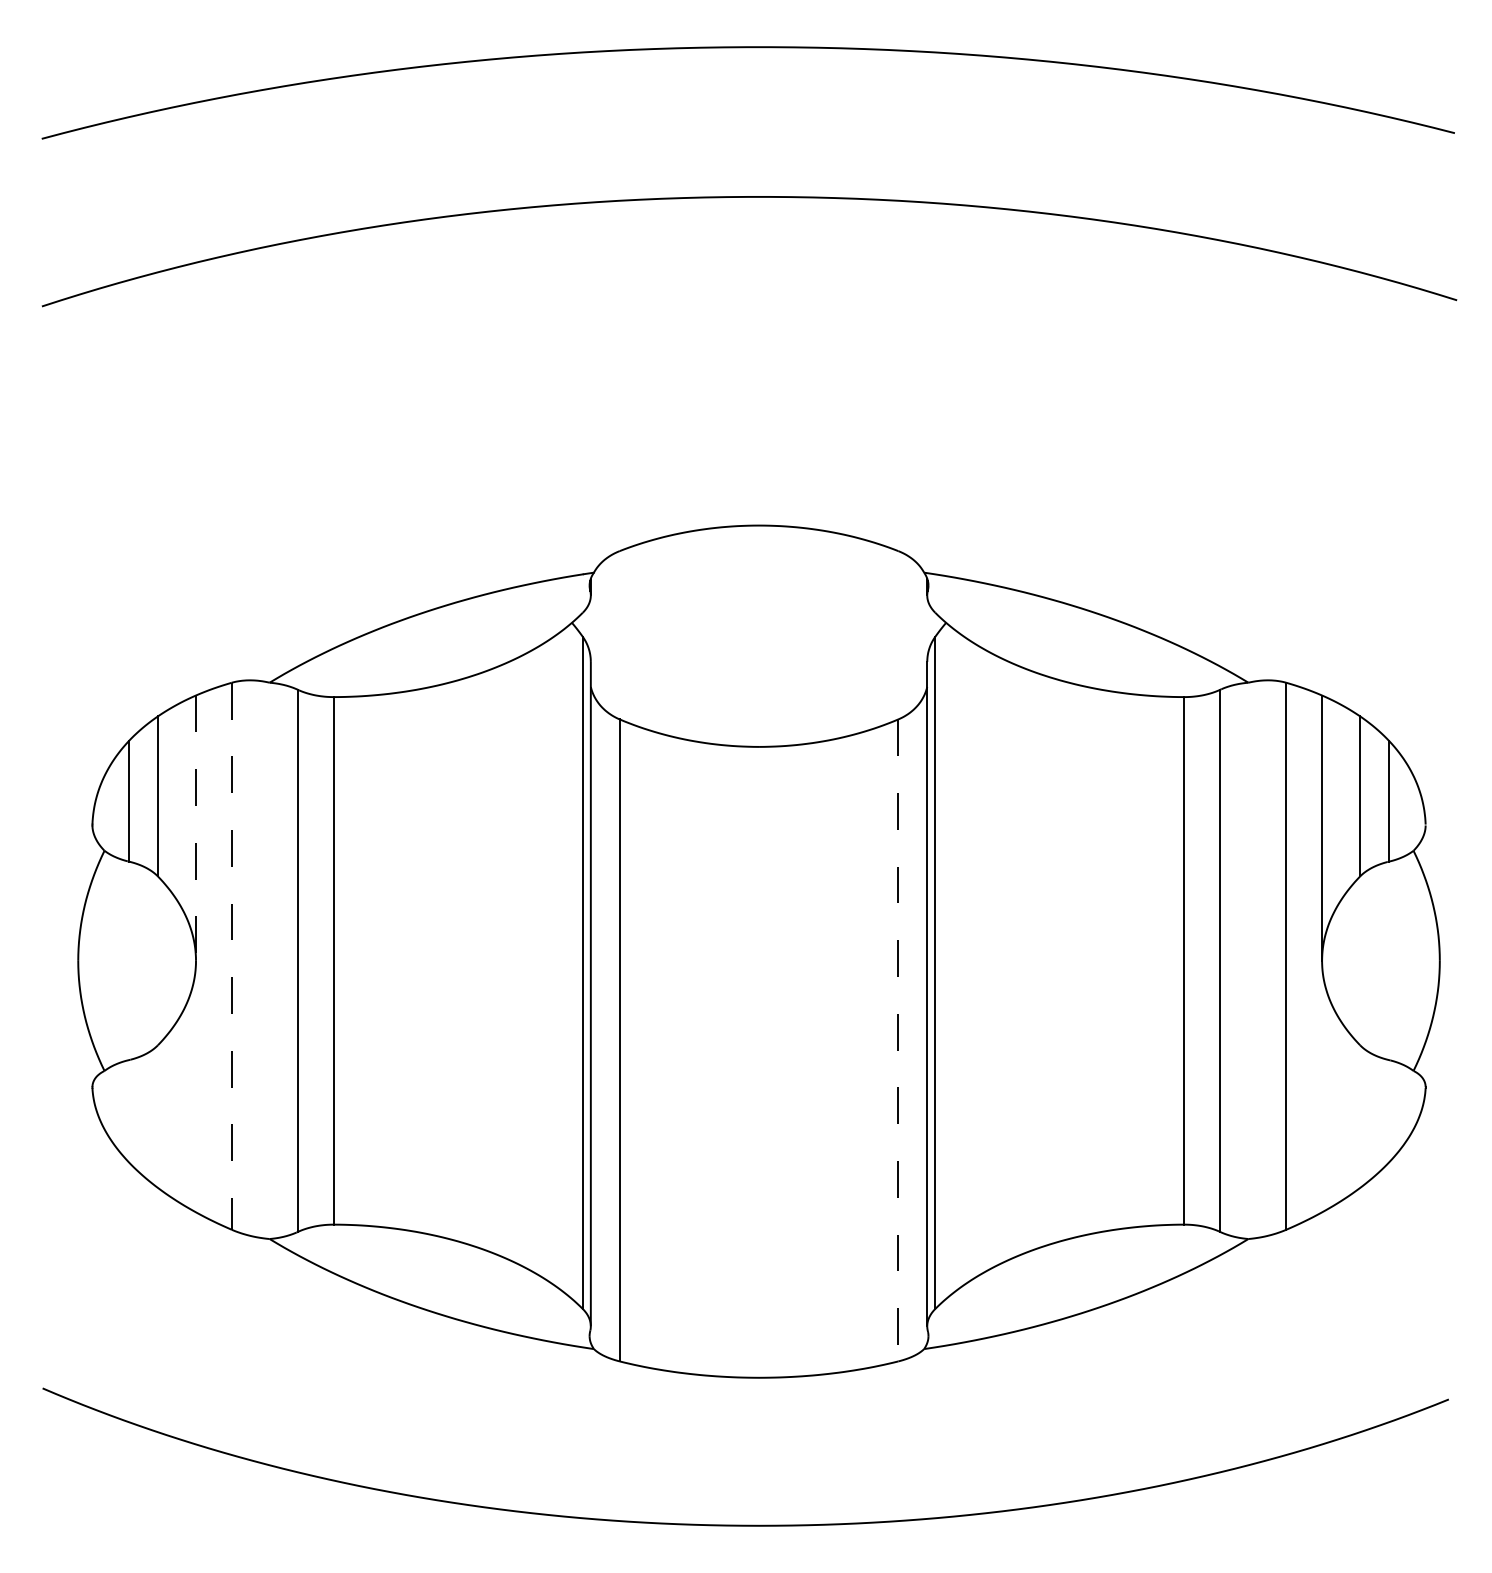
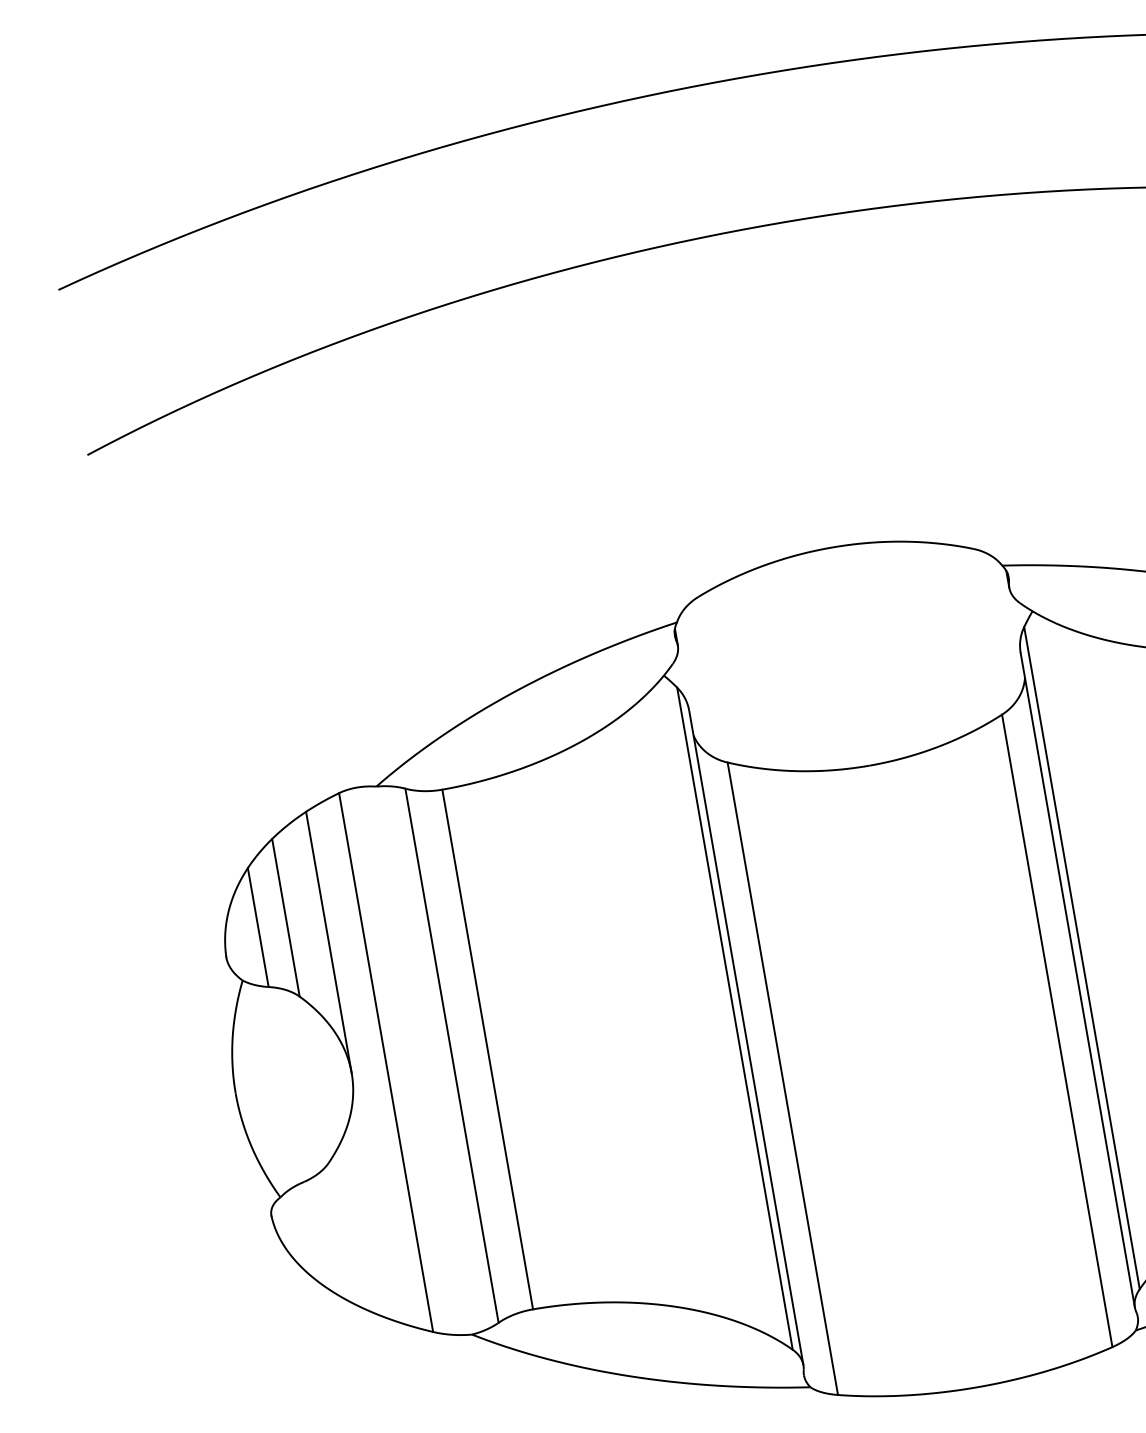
line: (196, 828) -> (329, 942), dashed -> solid
line: (231, 956) -> (385, 1062), dashed -> solid
line: (898, 1040) -> (1057, 1030), dashed -> solid

